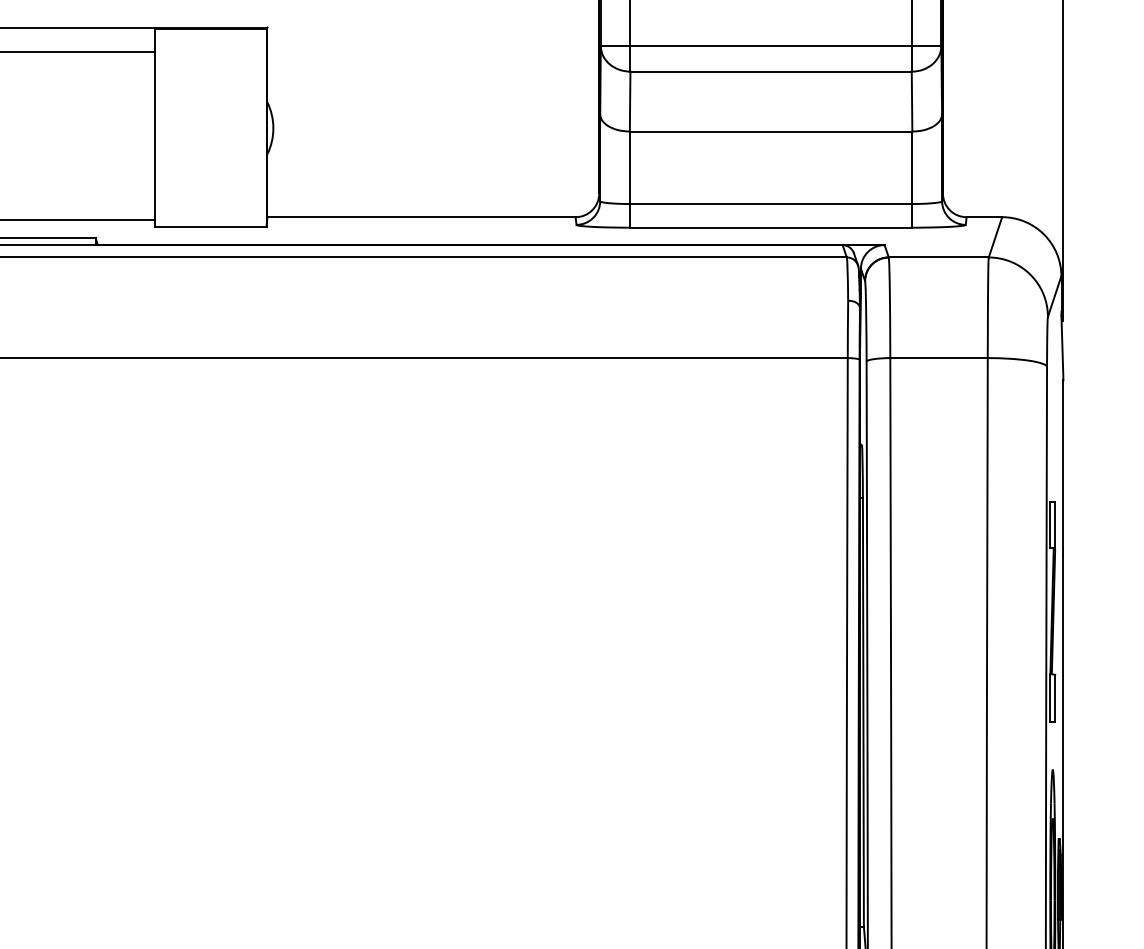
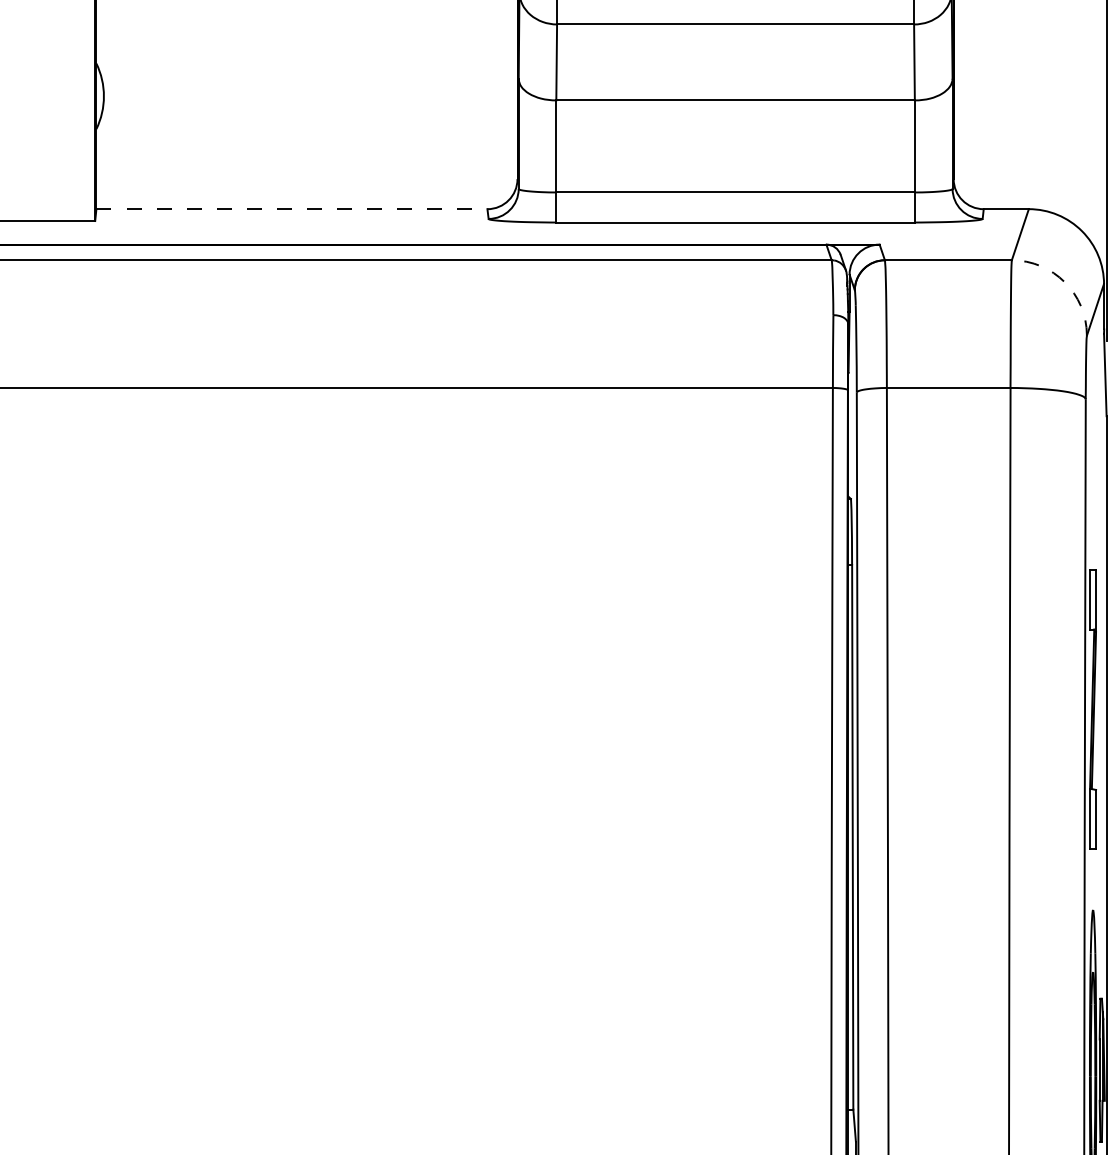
line: (422, 217) -> (293, 209), solid -> dashed
arc: (1030, 274) -> (1064, 281), solid -> dashed

